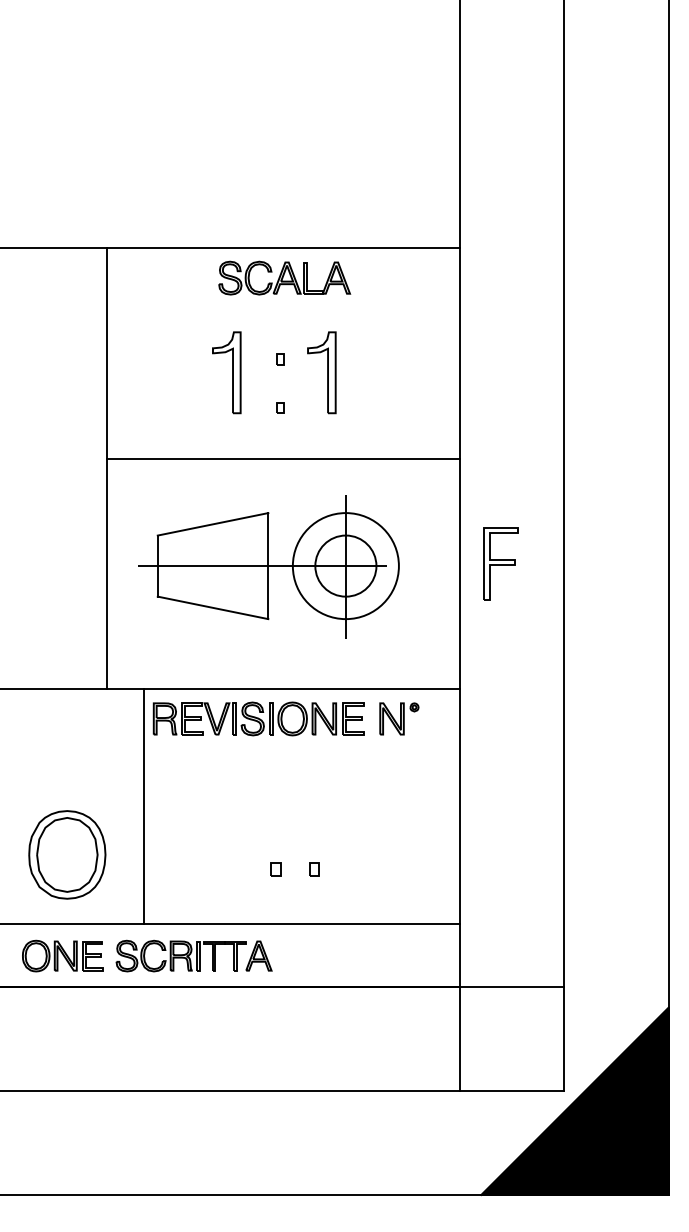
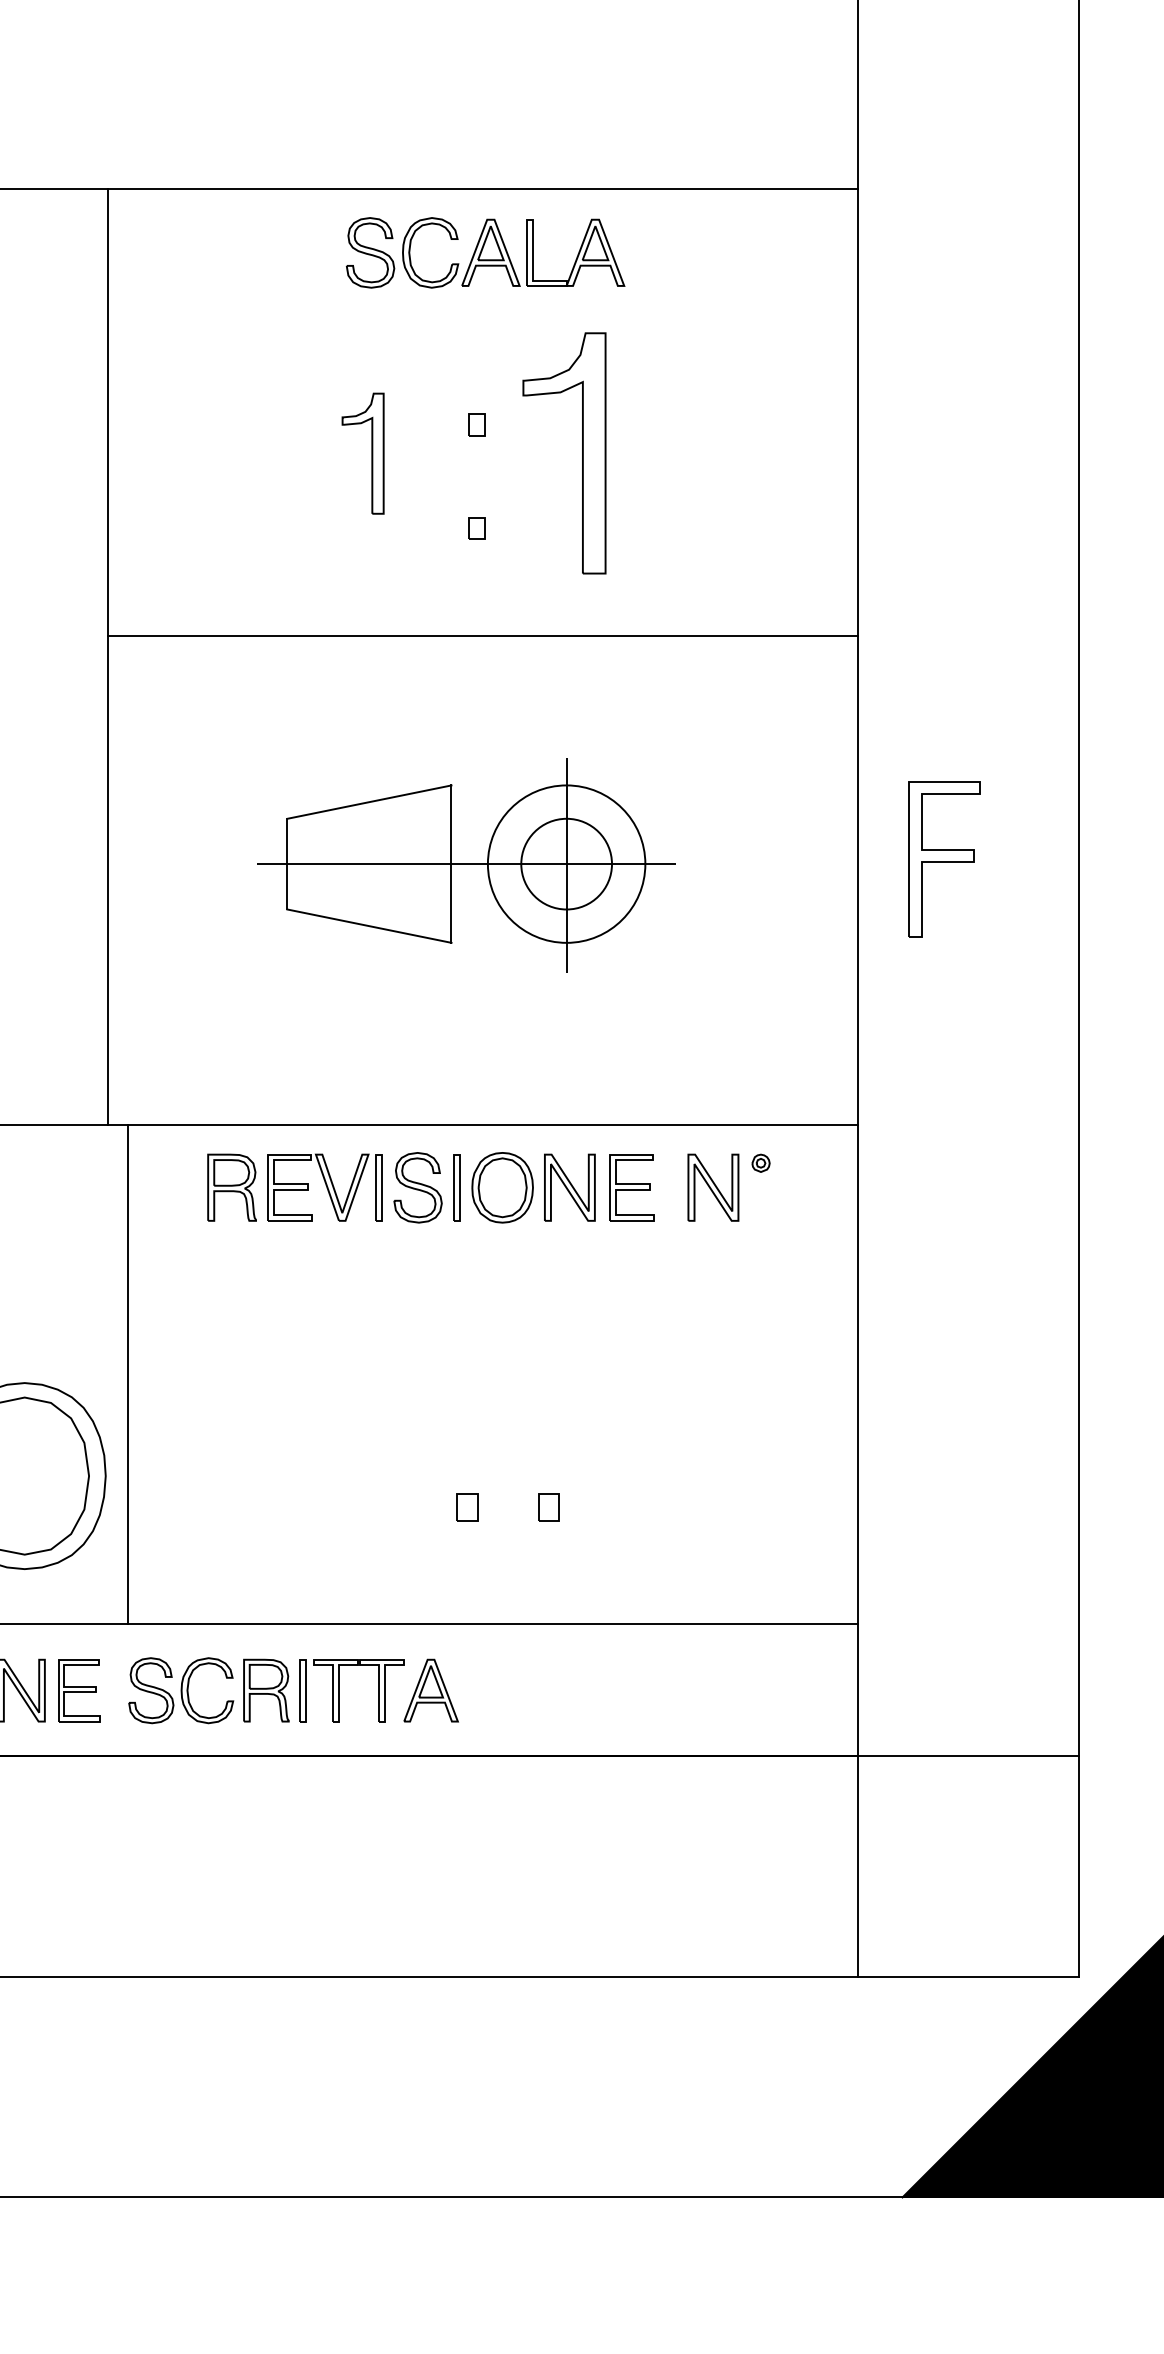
part: (226, 372) -> (362, 452), size x0.7
part: (321, 372) -> (563, 452), size x1.4
part: (268, 566) -> (451, 864), size x0.7
line: (144, 806) -> (129, 1373), moved

